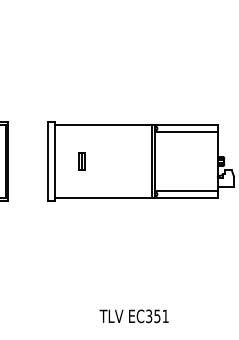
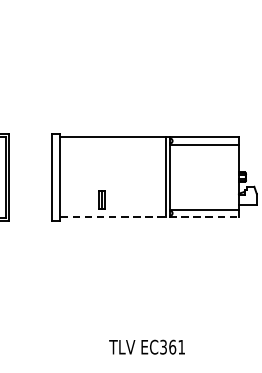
part: (81, 161) -> (101, 200), moved
line: (136, 197) -> (149, 216), solid -> dashed
text: (157, 316) -> (172, 347), EC351 -> EC361

